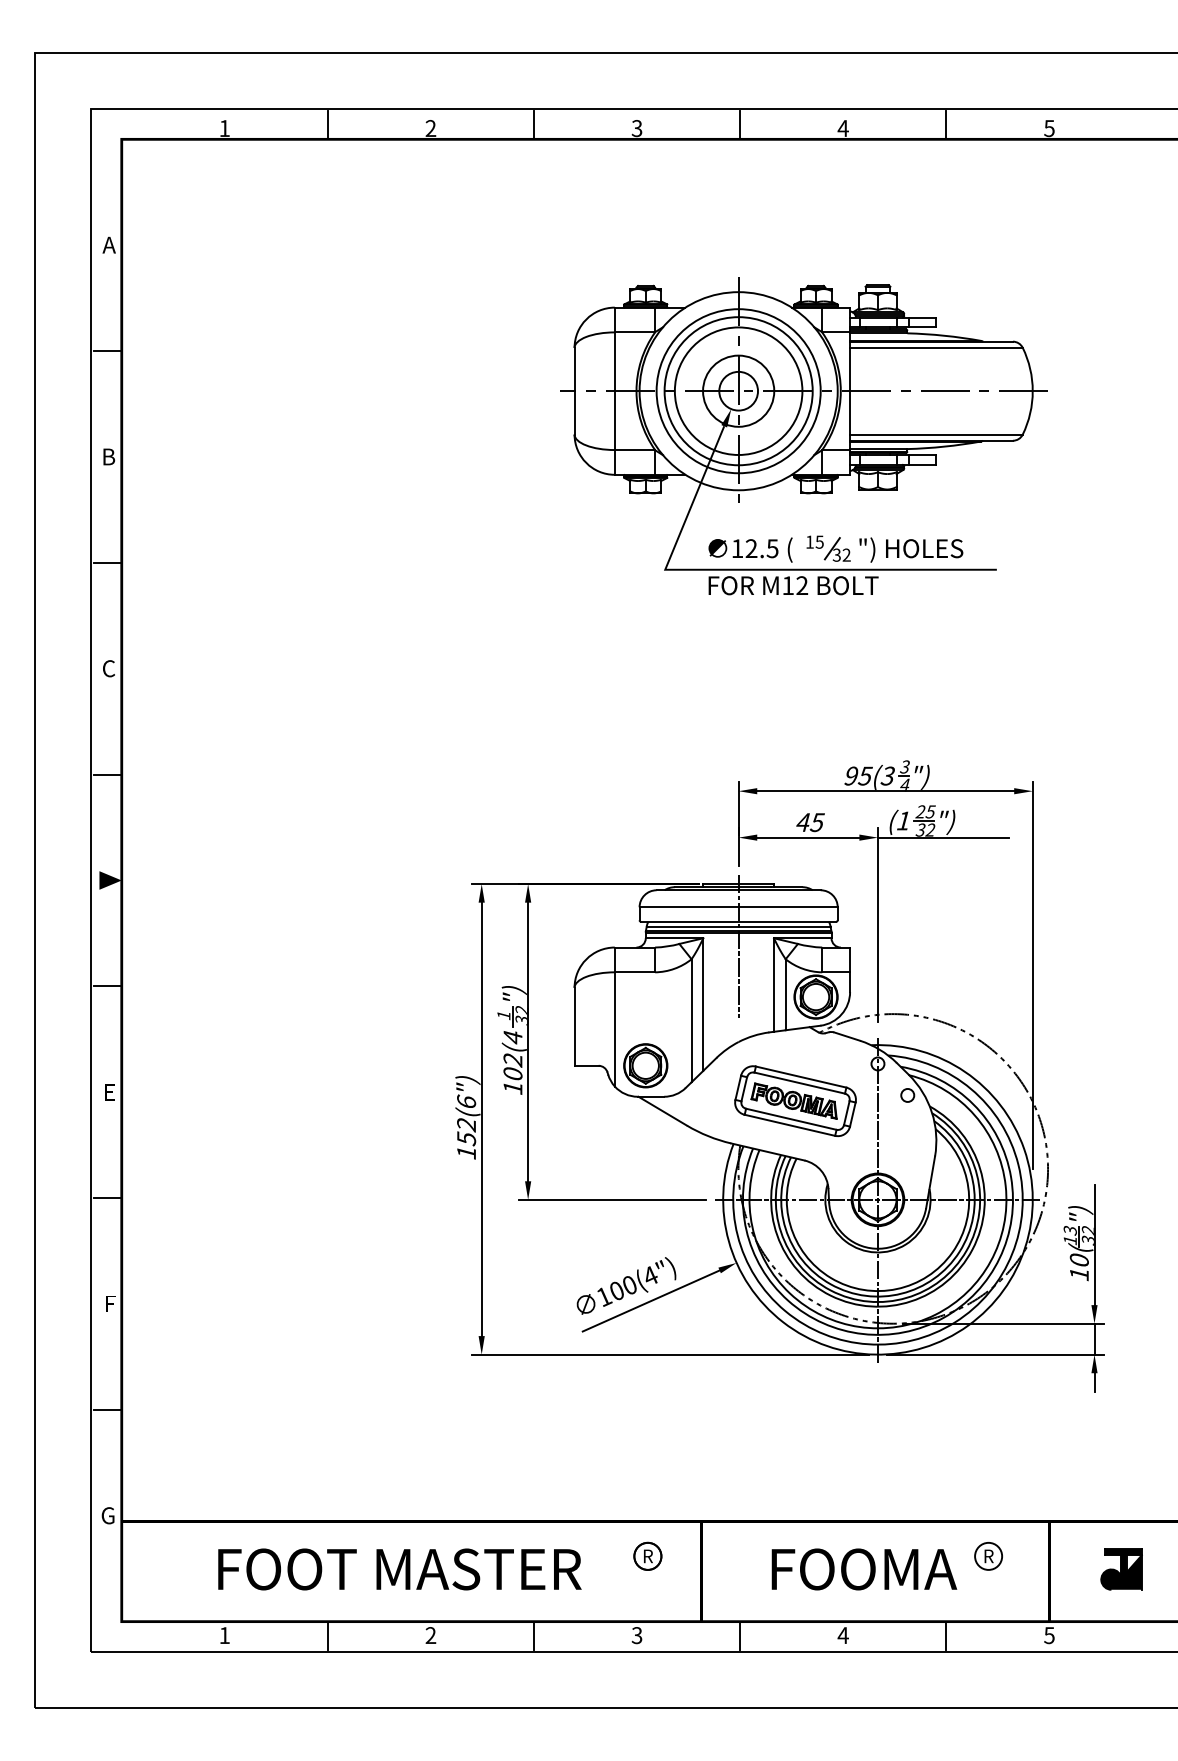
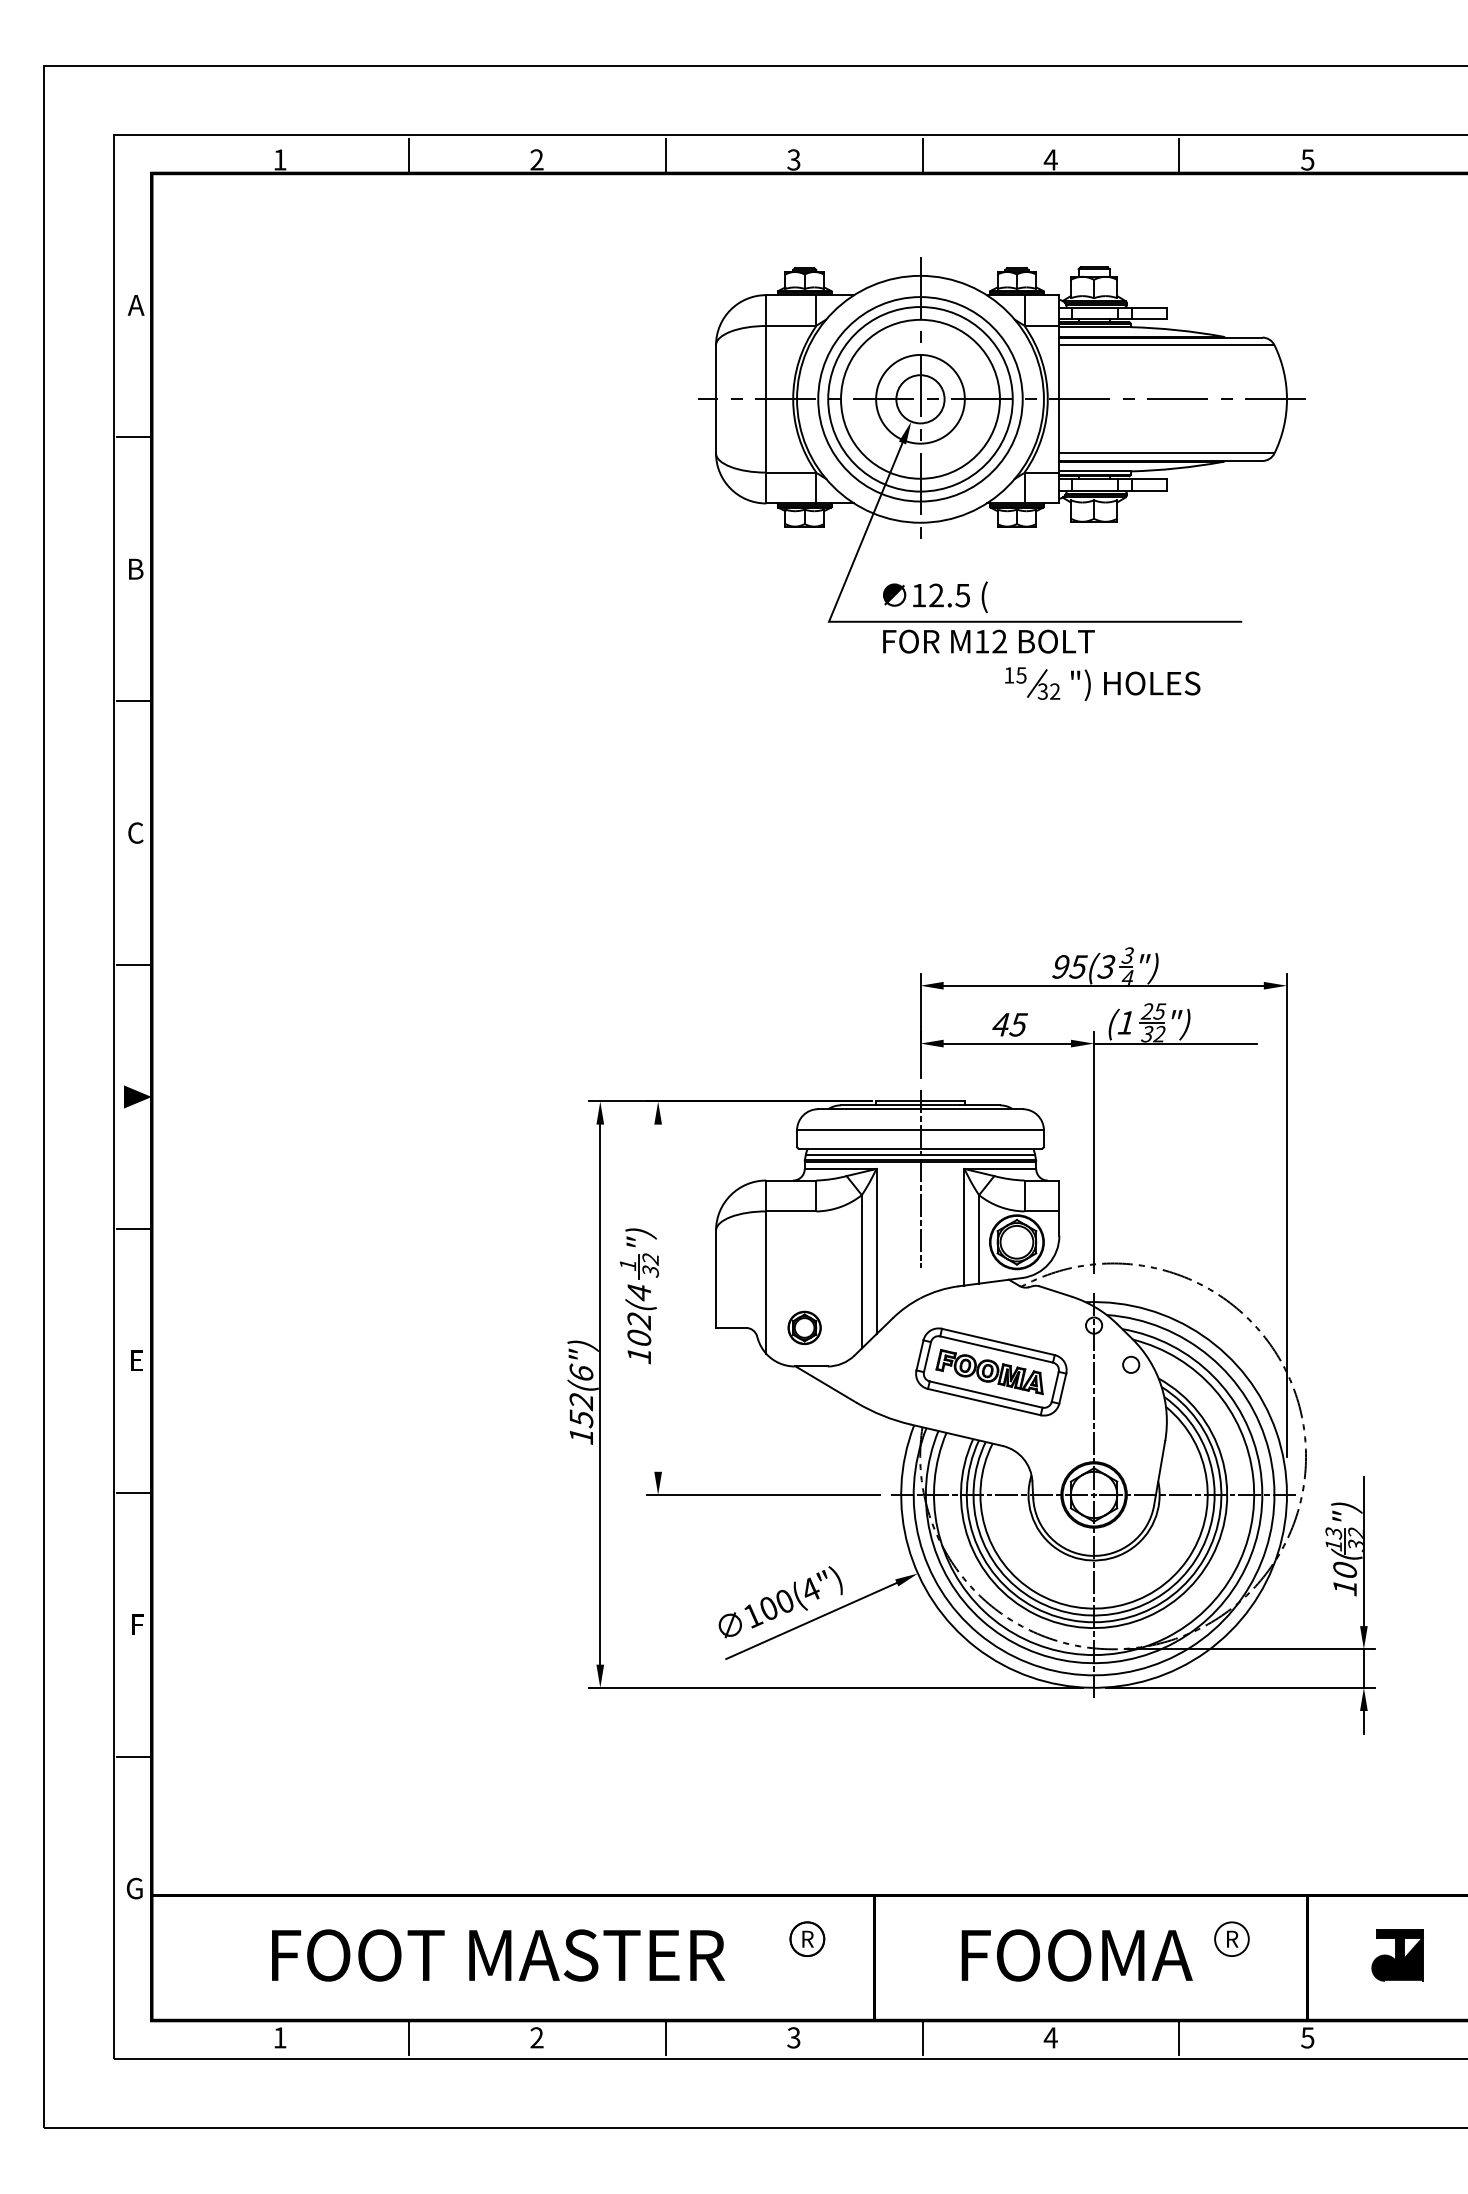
part: (803, 436) -> (1001, 455), moved
line: (528, 1041) -> (658, 1297), removed
part: (645, 1065) -> (804, 1327), size x0.6

